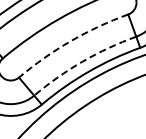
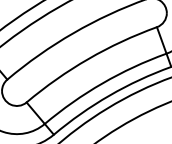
arc: (70, 41) -> (88, 59), dashed -> solid
arc: (82, 61) -> (102, 83), dashed -> solid

